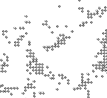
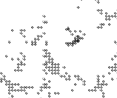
part: (57, 35) -> (74, 36), size x0.6

